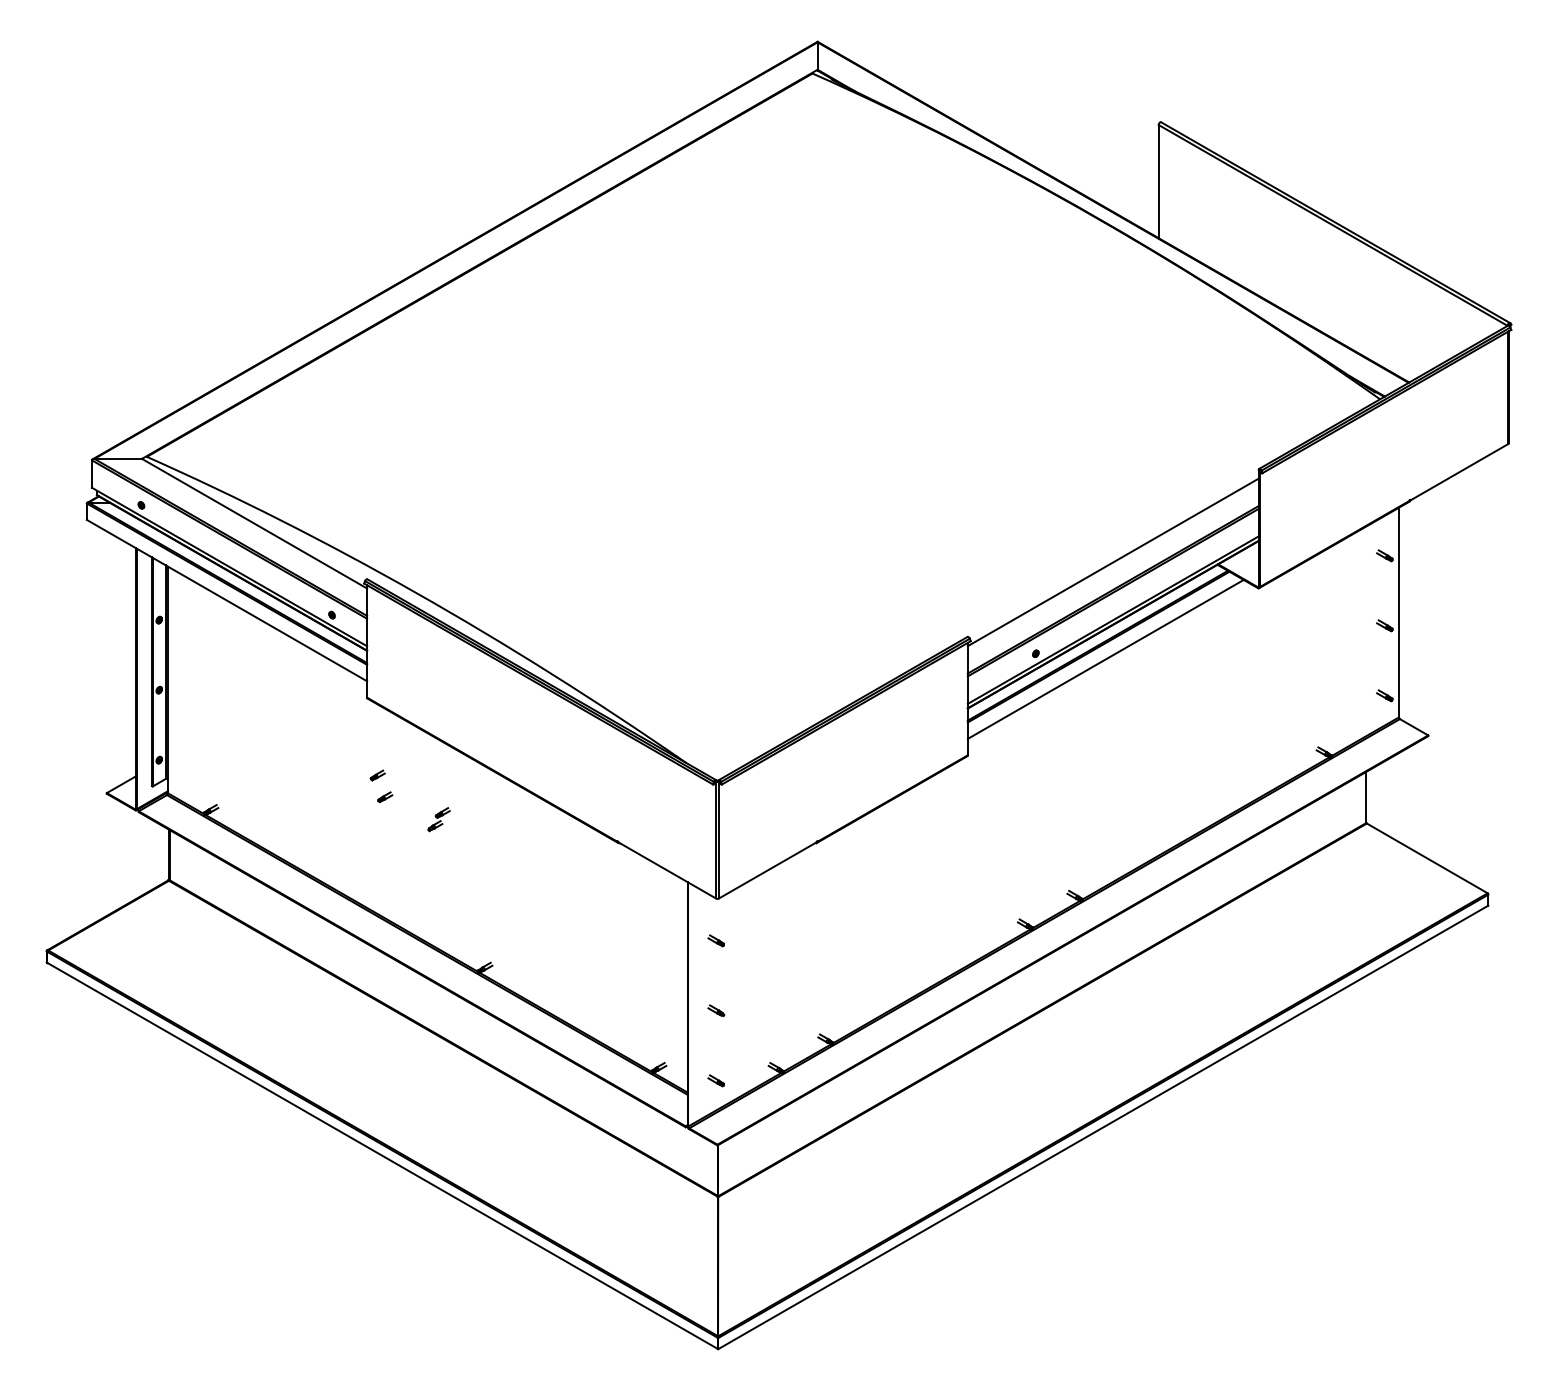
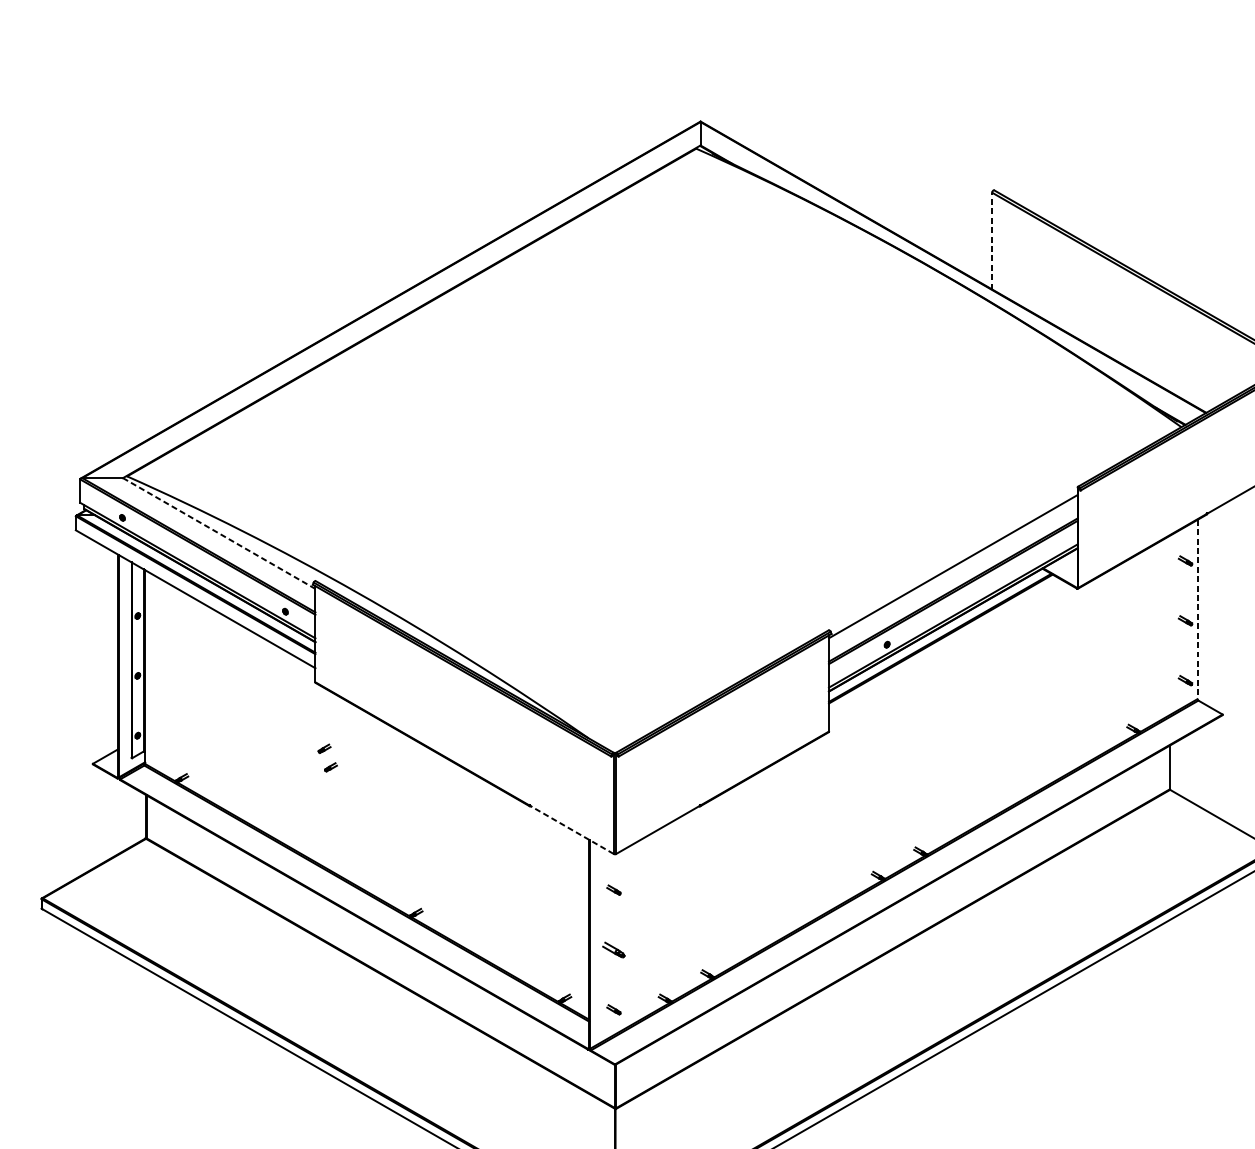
line: (1158, 181) -> (992, 240), solid -> dashed
line: (254, 523) -> (219, 533), solid -> dashed
line: (1398, 612) -> (1197, 609), solid -> dashed
line: (1105, 658) -> (946, 648), removed
part: (438, 819) -> (376, 786), removed
line: (666, 870) -> (571, 830), solid -> dashed
part: (716, 1010) -> (614, 949), size x1.6

